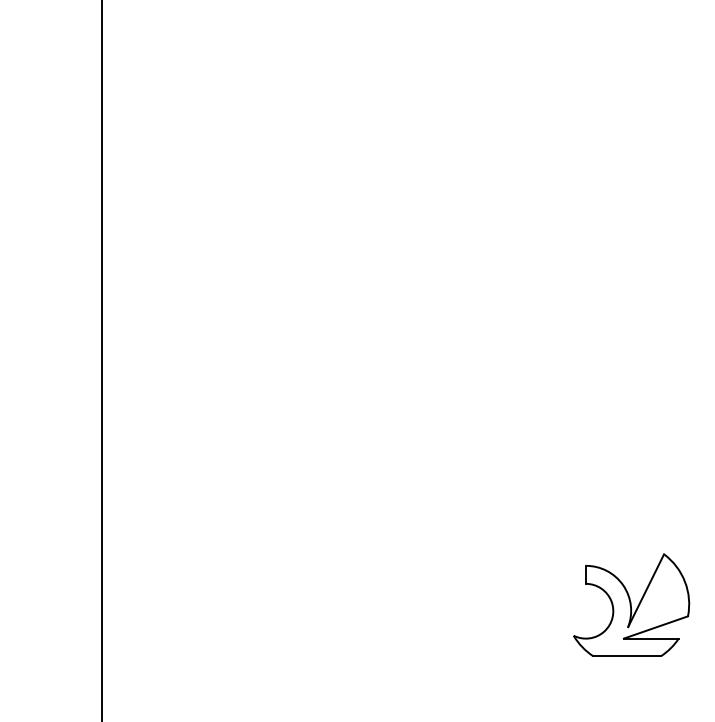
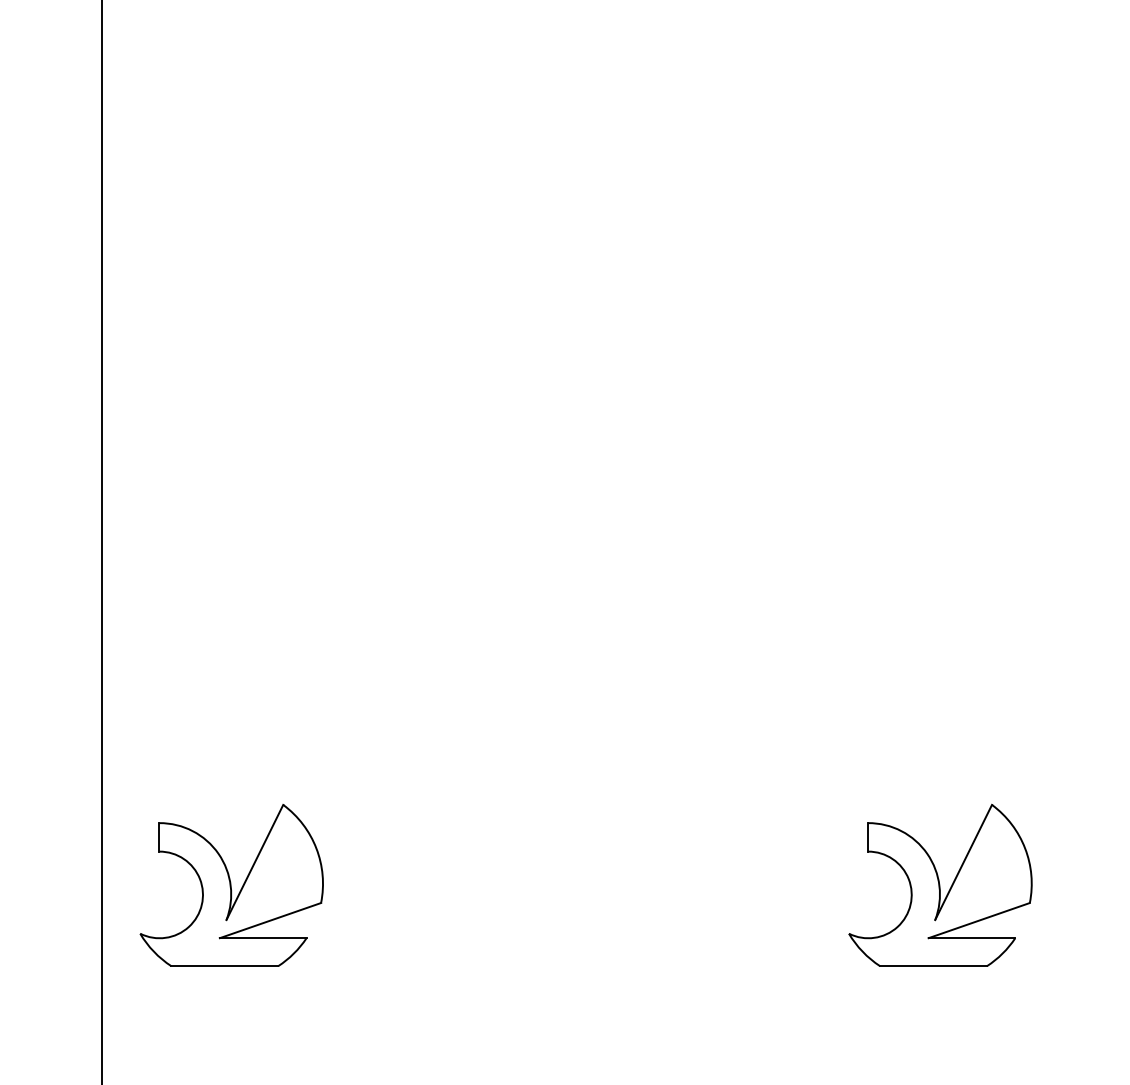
part: (183, 604) -> (231, 884), added

